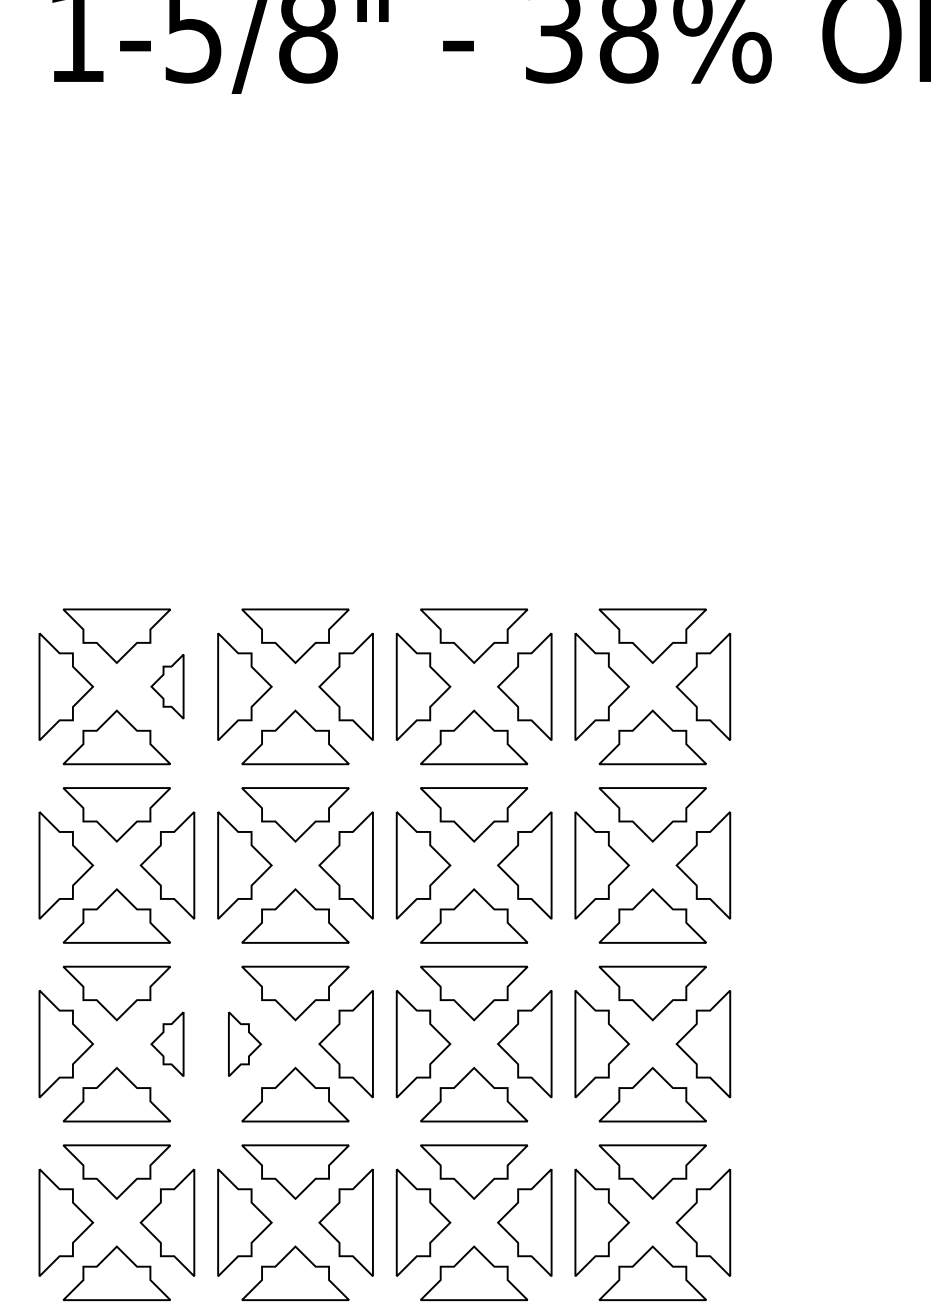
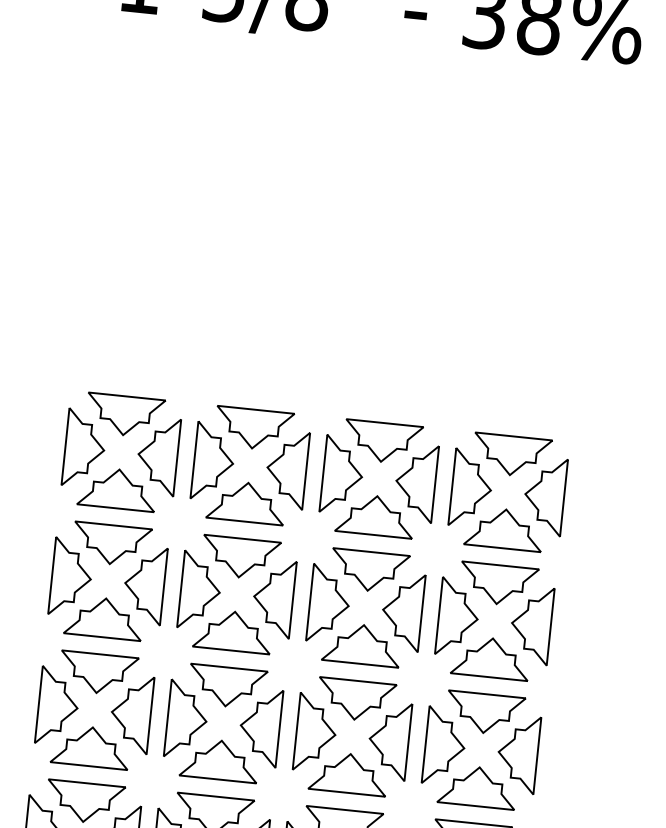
part: (167, 686) -> (157, 455), size x1.67
part: (167, 1044) -> (131, 714), size x1.67
part: (244, 1044) -> (186, 720), size x1.67

